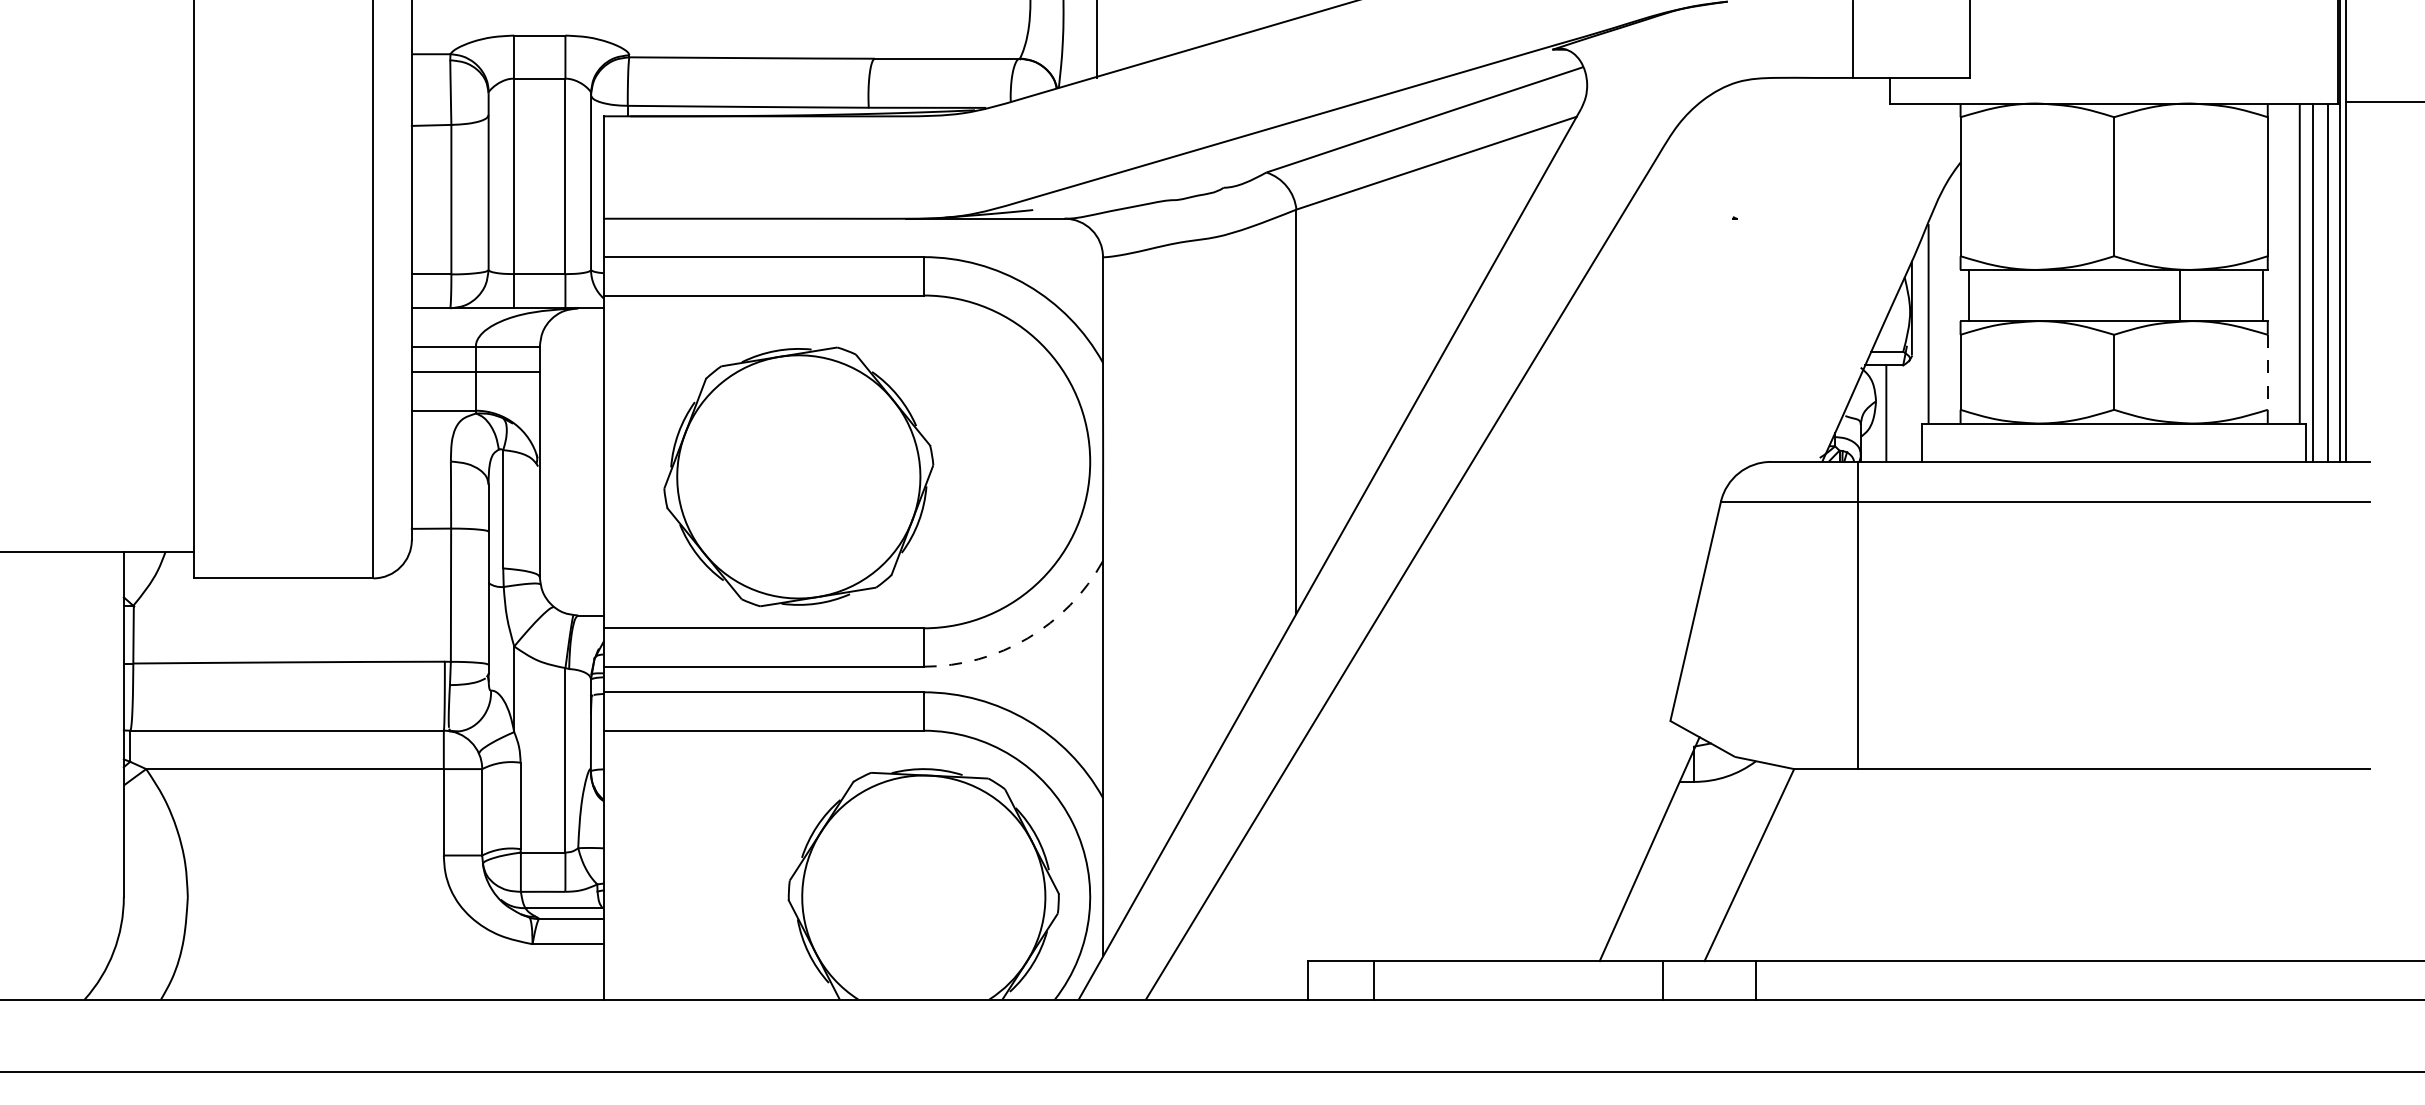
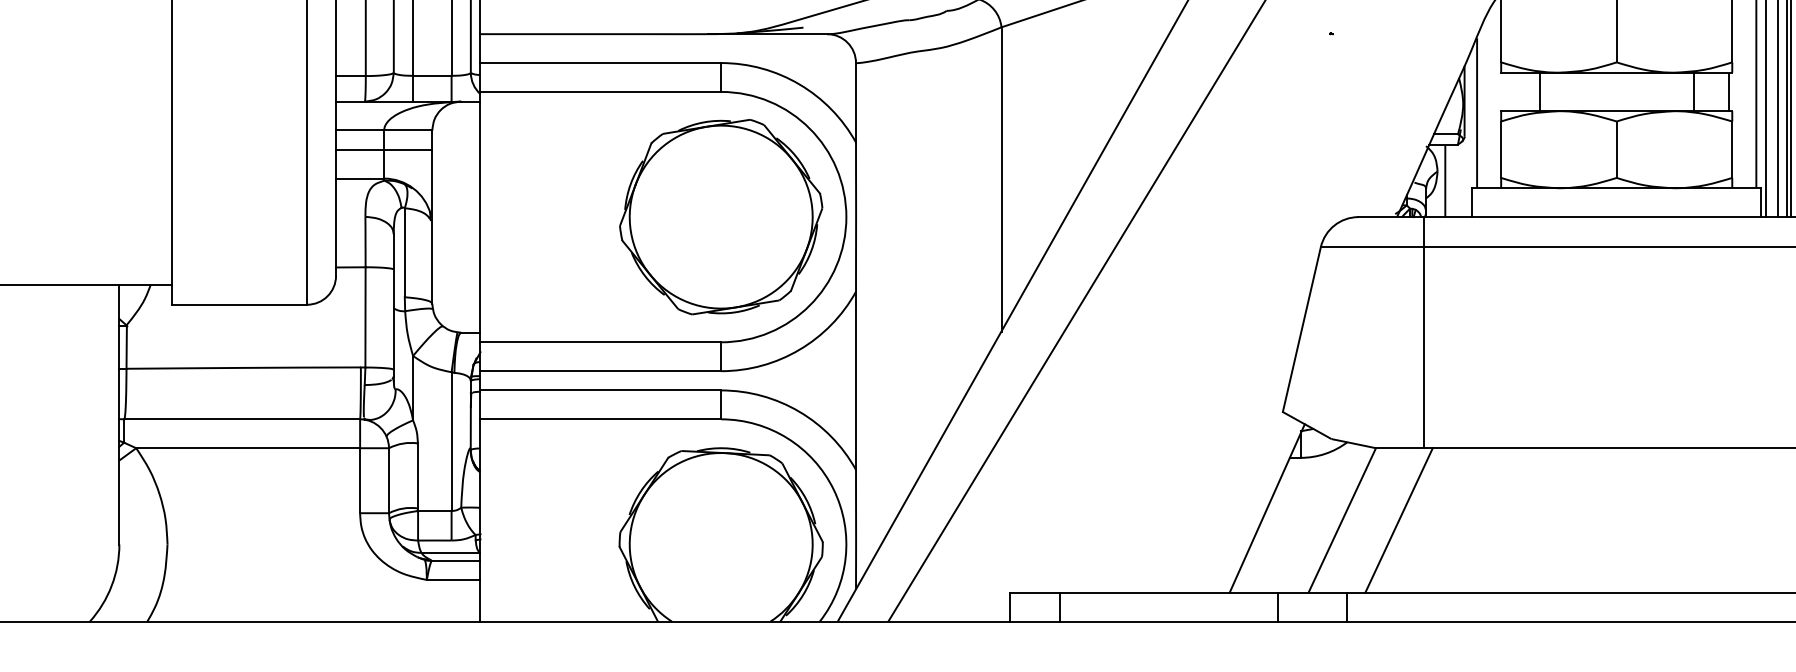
line: (1968, 295) -> (1539, 91), moved
line: (2179, 295) -> (1693, 91), moved
line: (2267, 372) -> (1732, 149), dashed -> solid
part: (798, 476) -> (720, 216), moved
arc: (1027, 638) -> (799, 349), dashed -> solid
line: (1824, 865) -> (1398, 520), added

